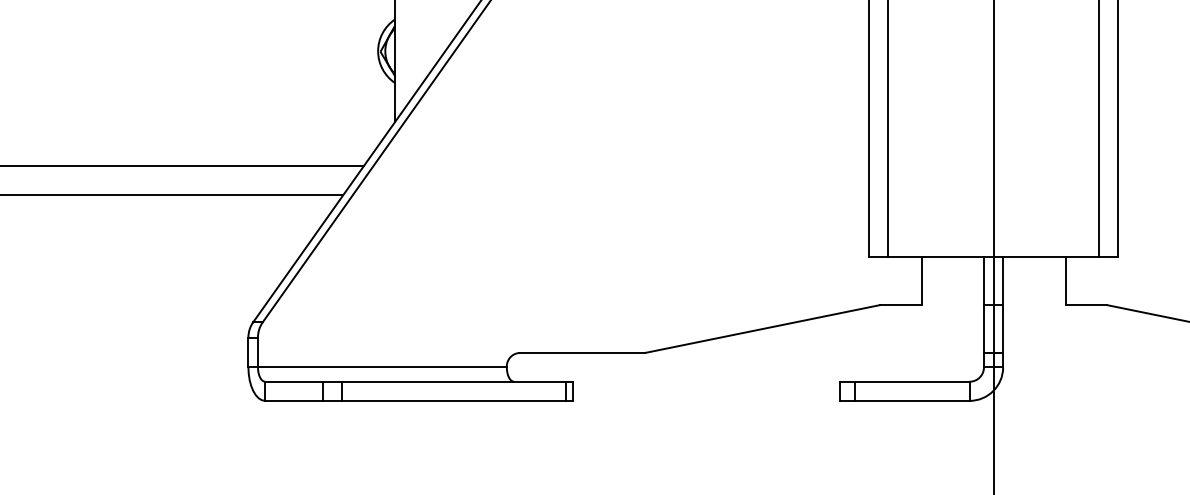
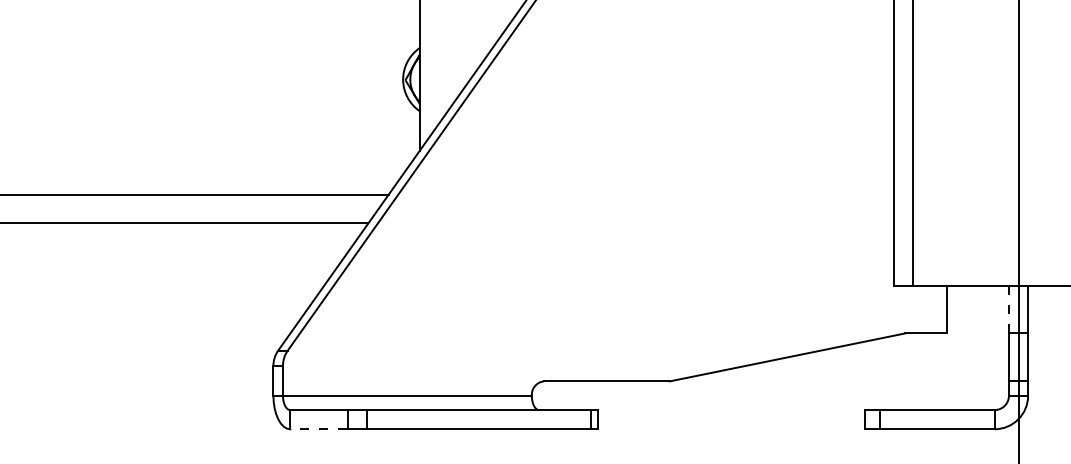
line: (983, 281) -> (1008, 309), solid -> dashed
line: (293, 400) -> (318, 428), solid -> dashed

